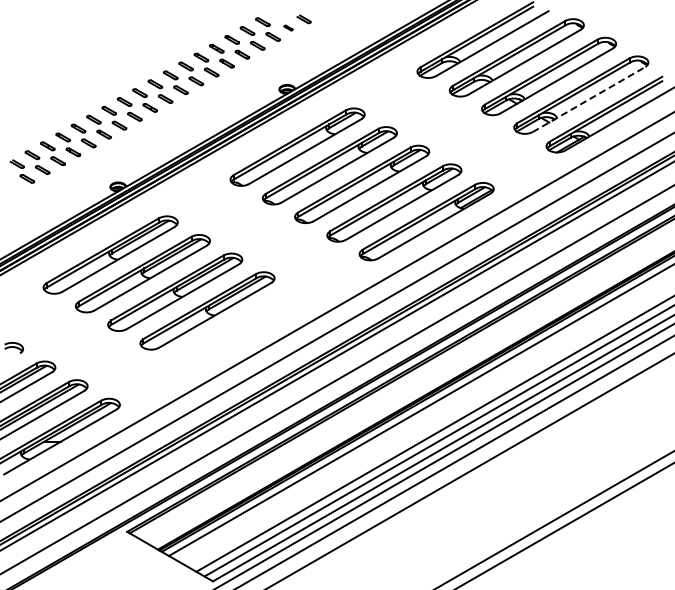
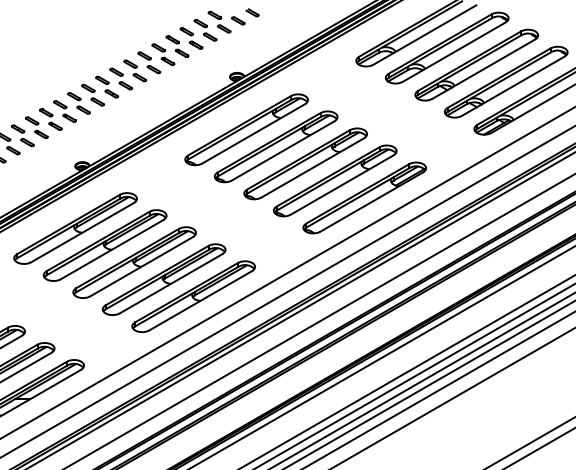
part: (288, 27) -> (238, 20), size x1.67
line: (589, 99) -> (513, 86), dashed -> solid
part: (239, 329) -> (193, 296), added

